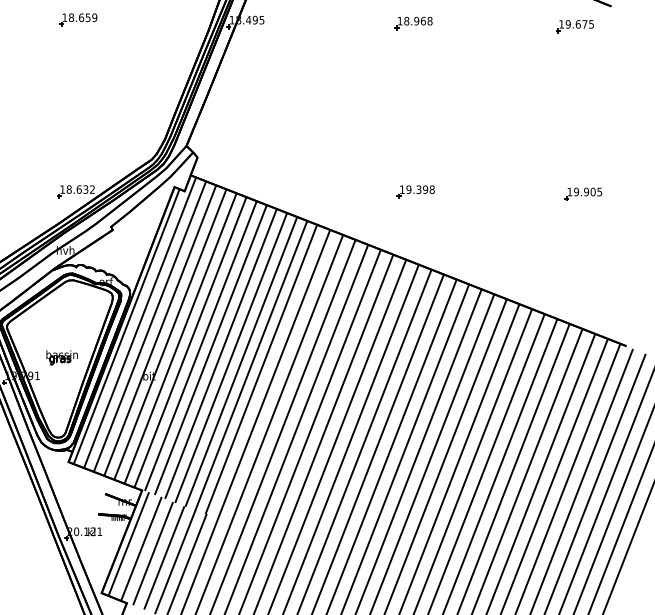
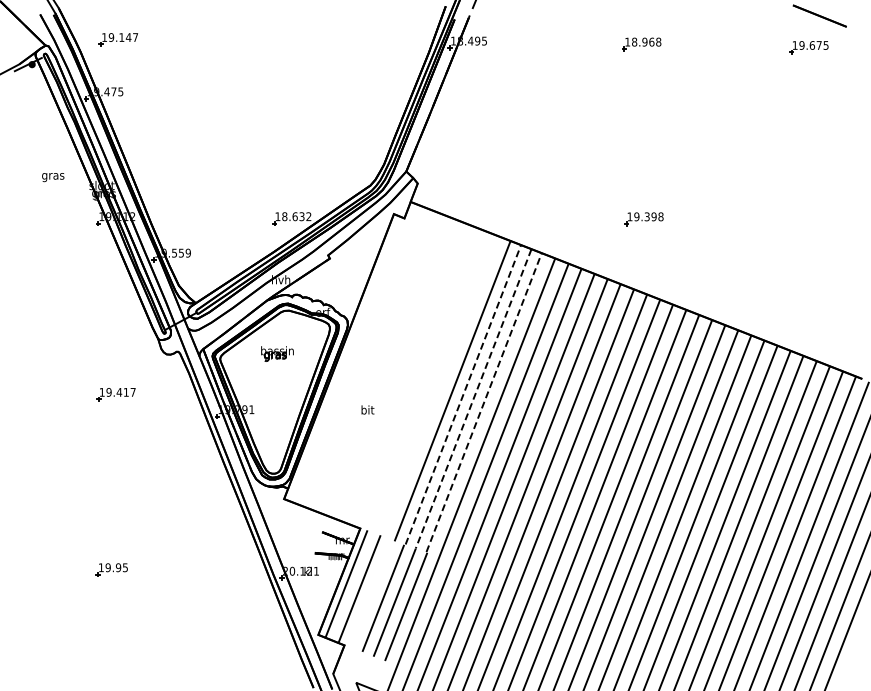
part: (77, 19) -> (293, 40), removed
part: (583, 194) -> (817, 221), removed
line: (140, 322) -> (358, 354), removed
line: (126, 326) -> (344, 358), removed
line: (150, 326) -> (368, 358), removed
line: (160, 330) -> (379, 362), removed
line: (170, 334) -> (389, 366), removed
line: (180, 338) -> (400, 370), removed
line: (190, 341) -> (410, 374), removed
line: (201, 345) -> (421, 378), removed
line: (210, 349) -> (431, 382), removed
line: (220, 353) -> (441, 386), removed
text: (62, 357) -> (277, 353), moved
line: (241, 361) -> (463, 394), solid -> dashed
line: (251, 365) -> (473, 399), solid -> dashed
line: (261, 368) -> (484, 402), solid -> dashed
line: (152, 553) -> (371, 593), removed

